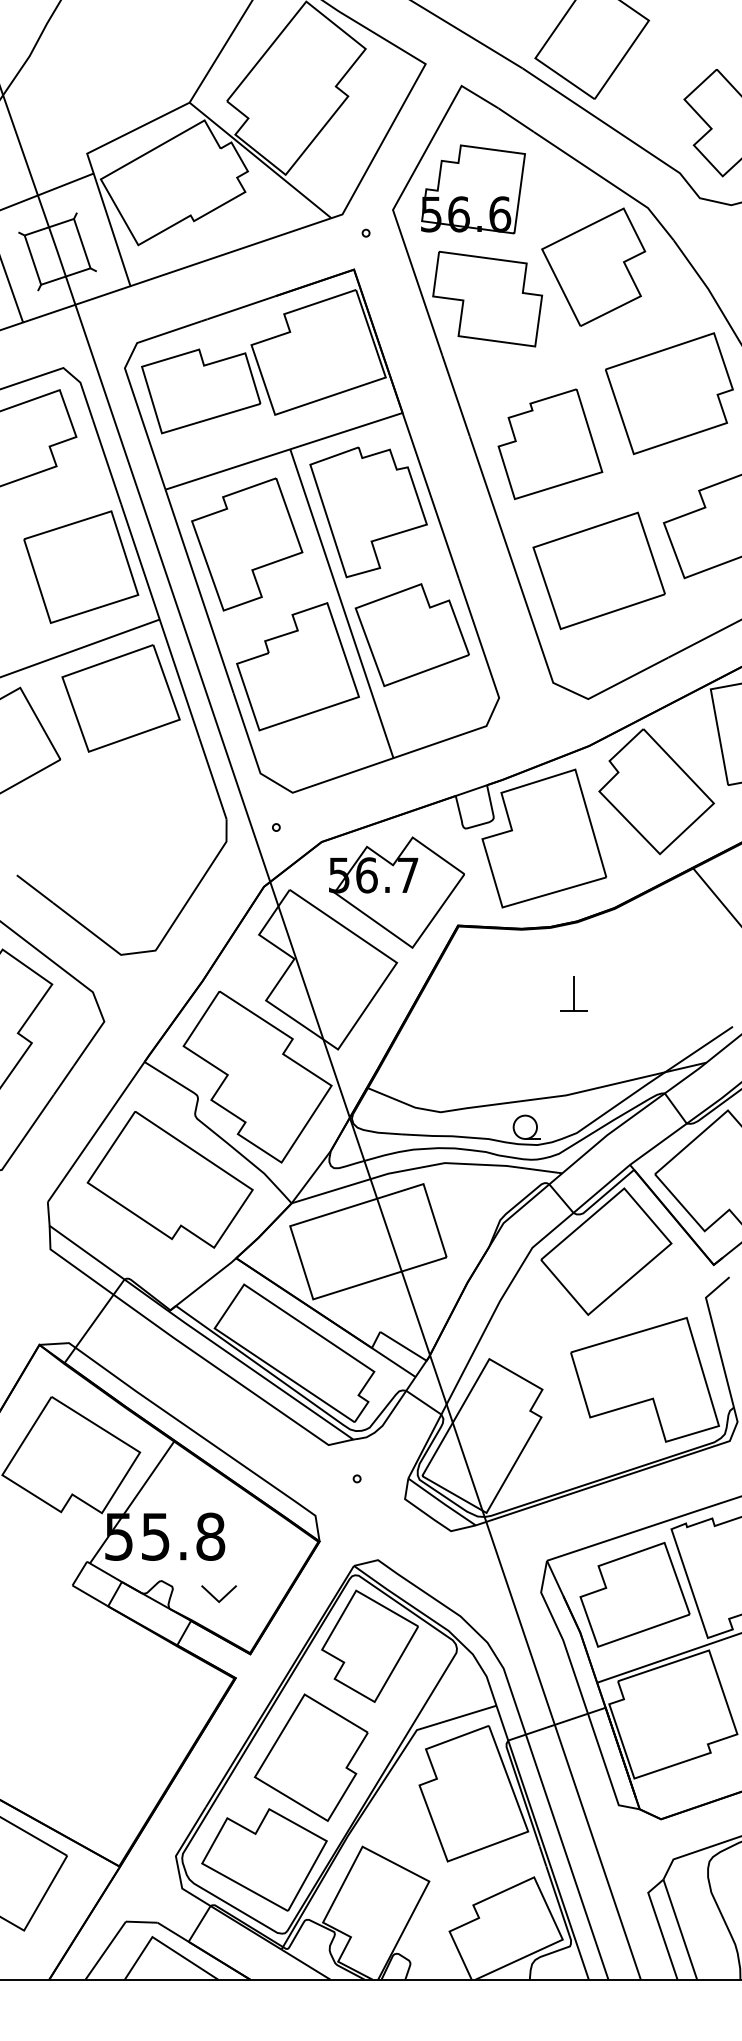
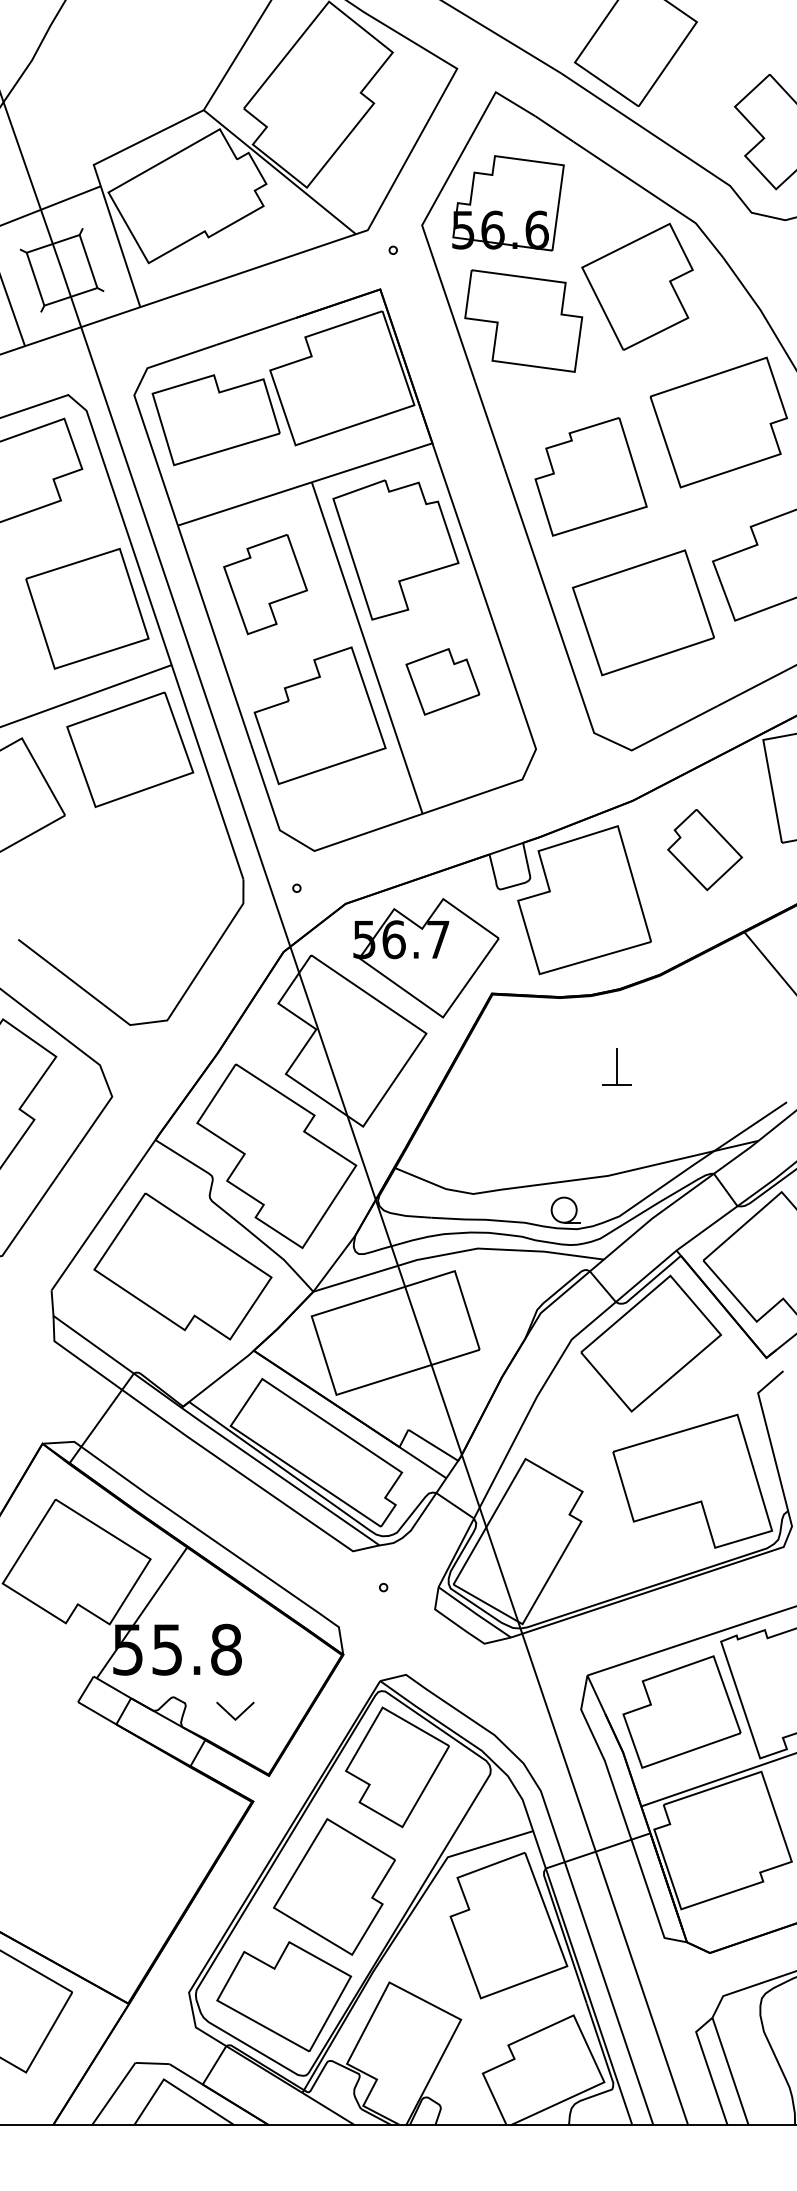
part: (247, 544) -> (265, 584), size x0.7
part: (411, 634) -> (442, 681), size x0.6
part: (656, 791) -> (704, 849), size x0.6

